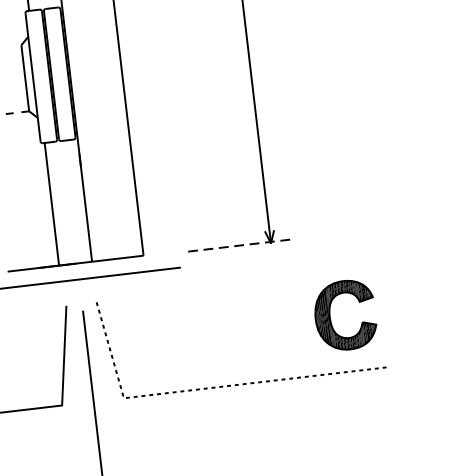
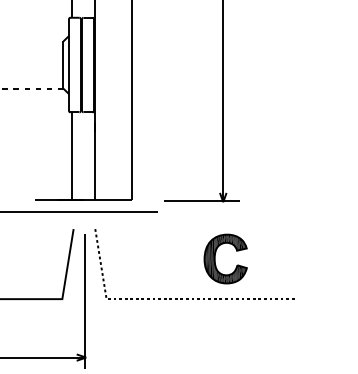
line: (241, 244) -> (202, 200), dashed -> solid
part: (330, 316) -> (215, 258), moved

